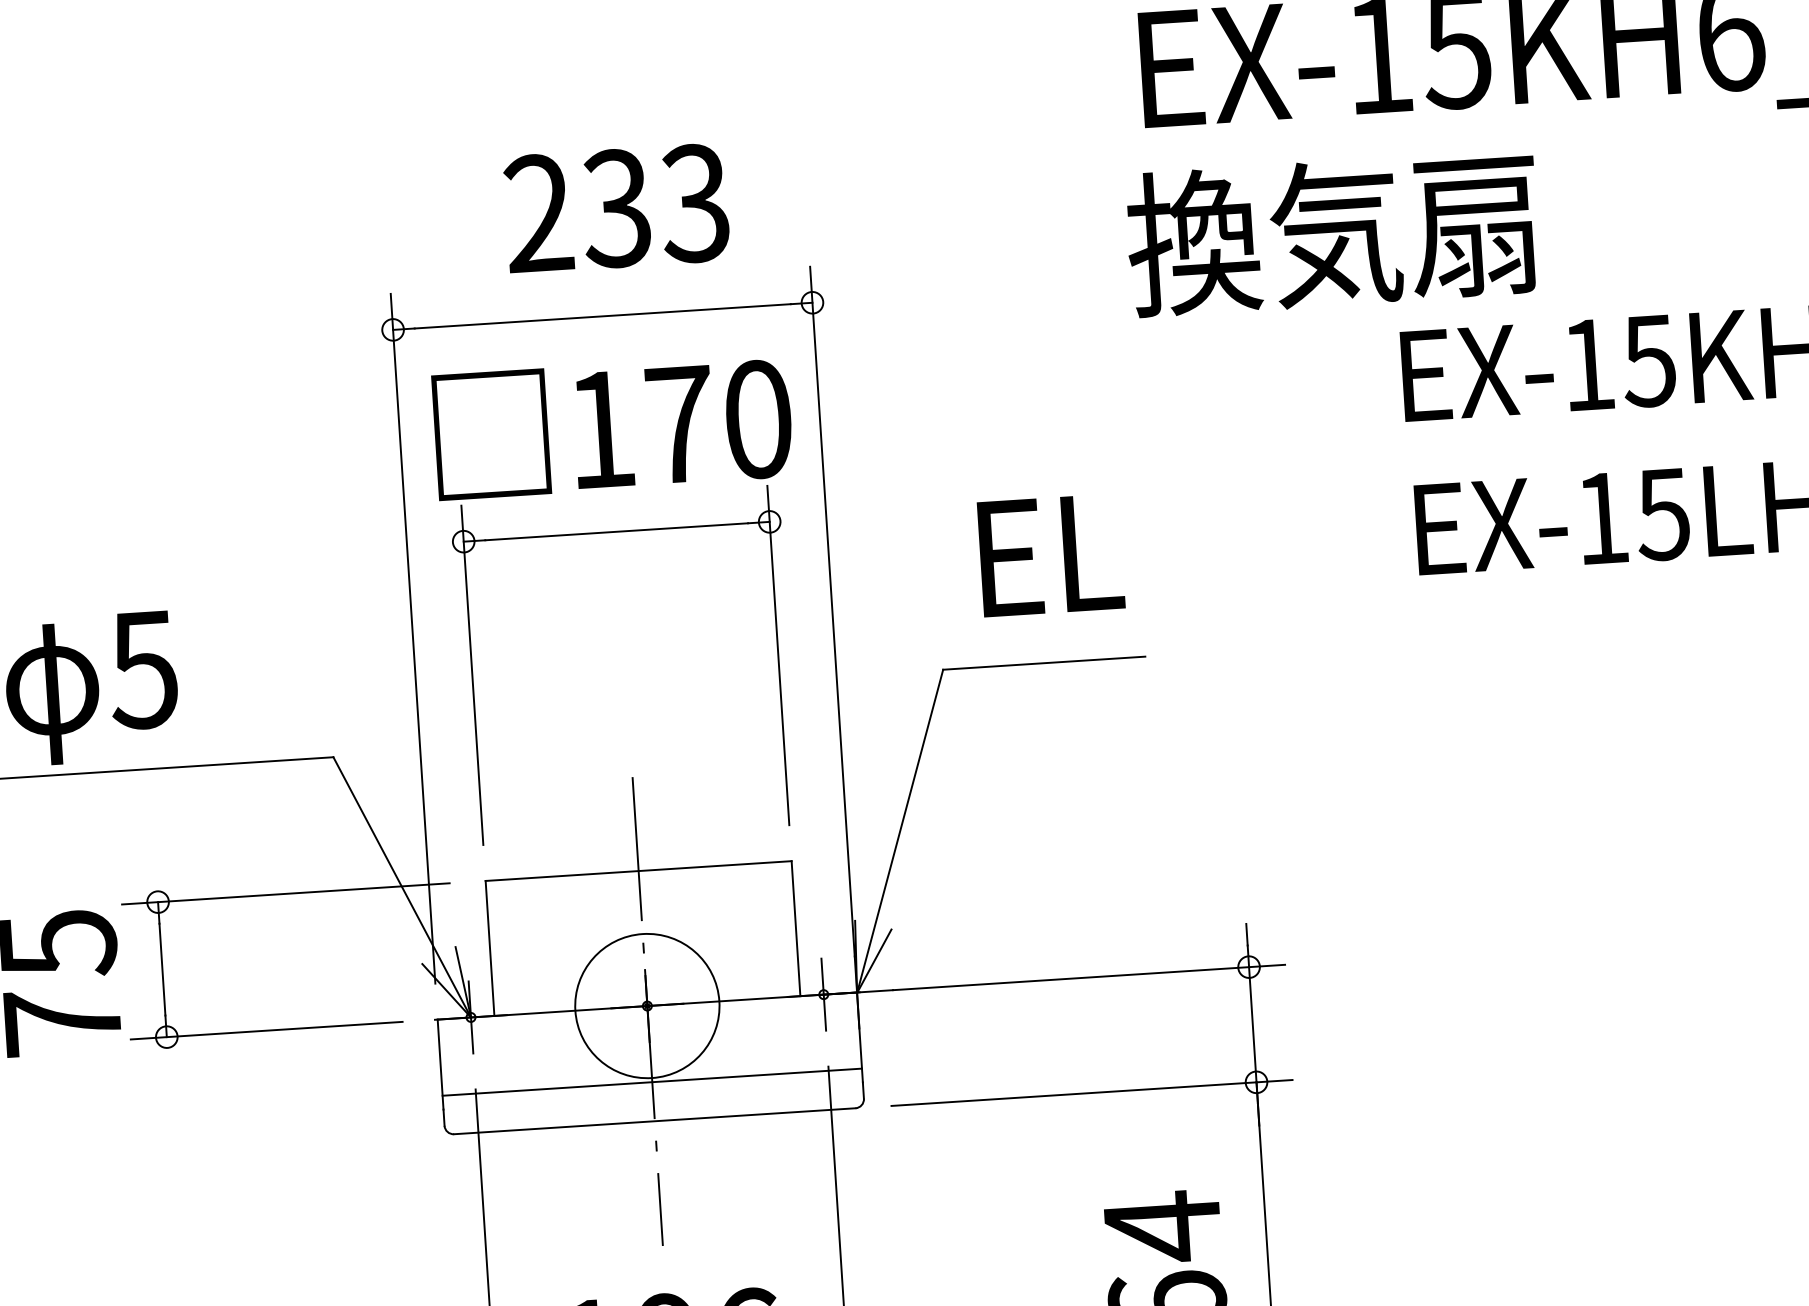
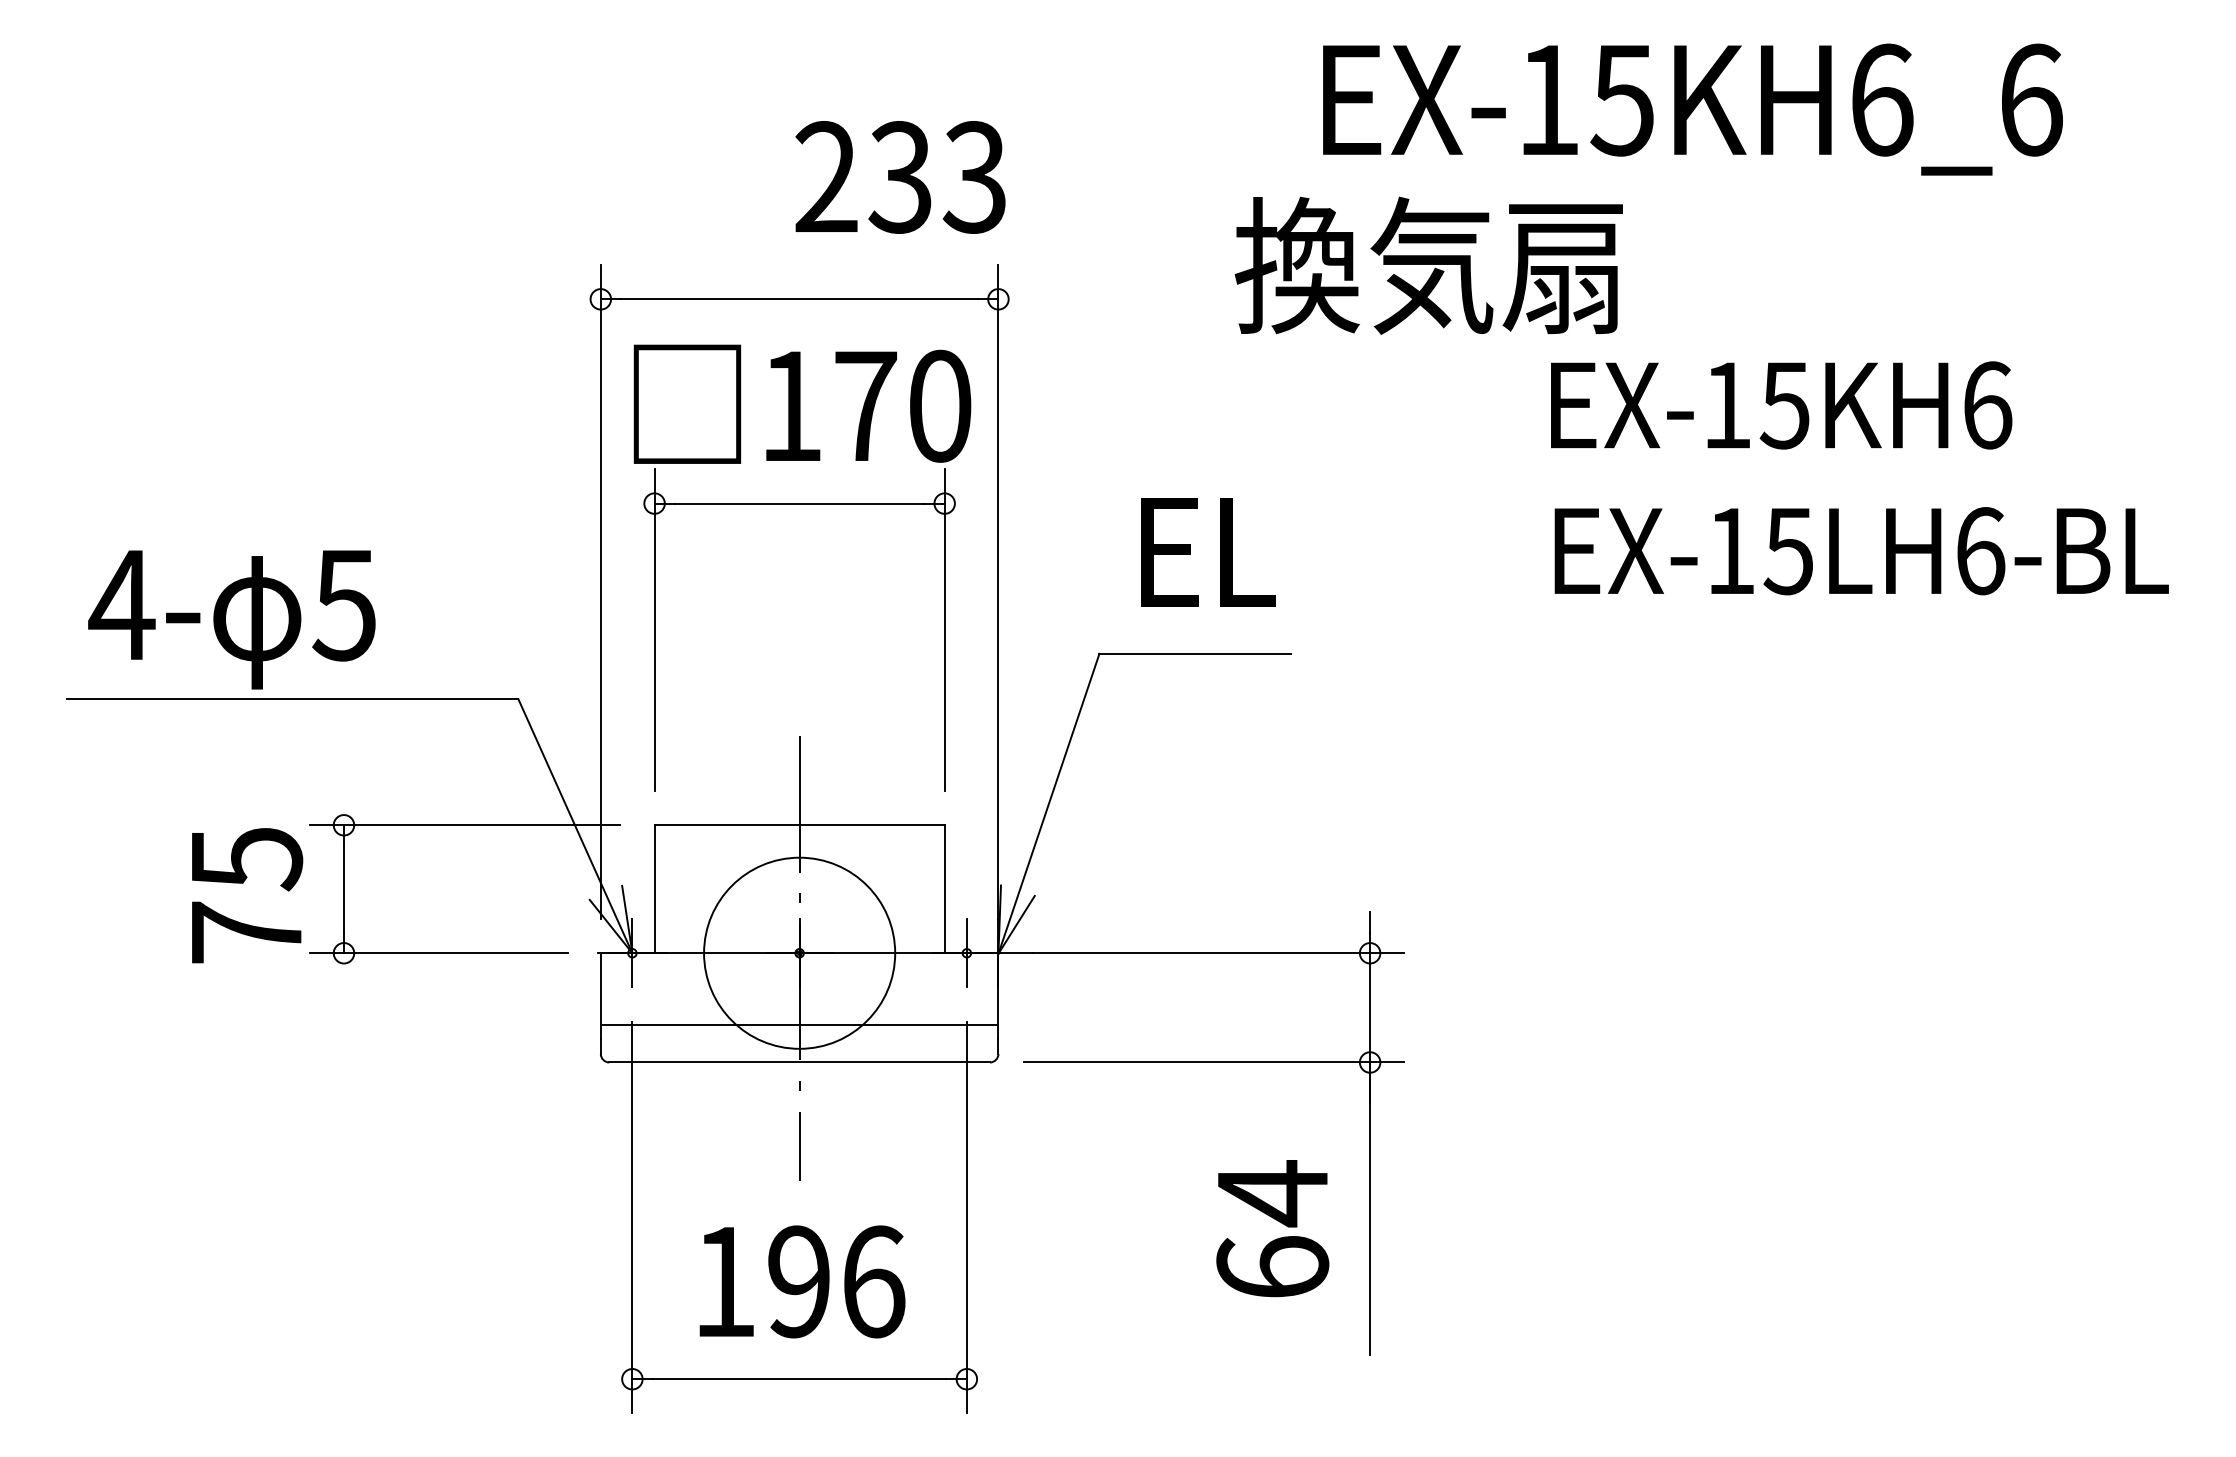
text: (616, 208) -> (900, 177), moved
text: (1332, 233) -> (1428, 265), moved
circle: (647, 1006) -> (799, 953), size x1.4

